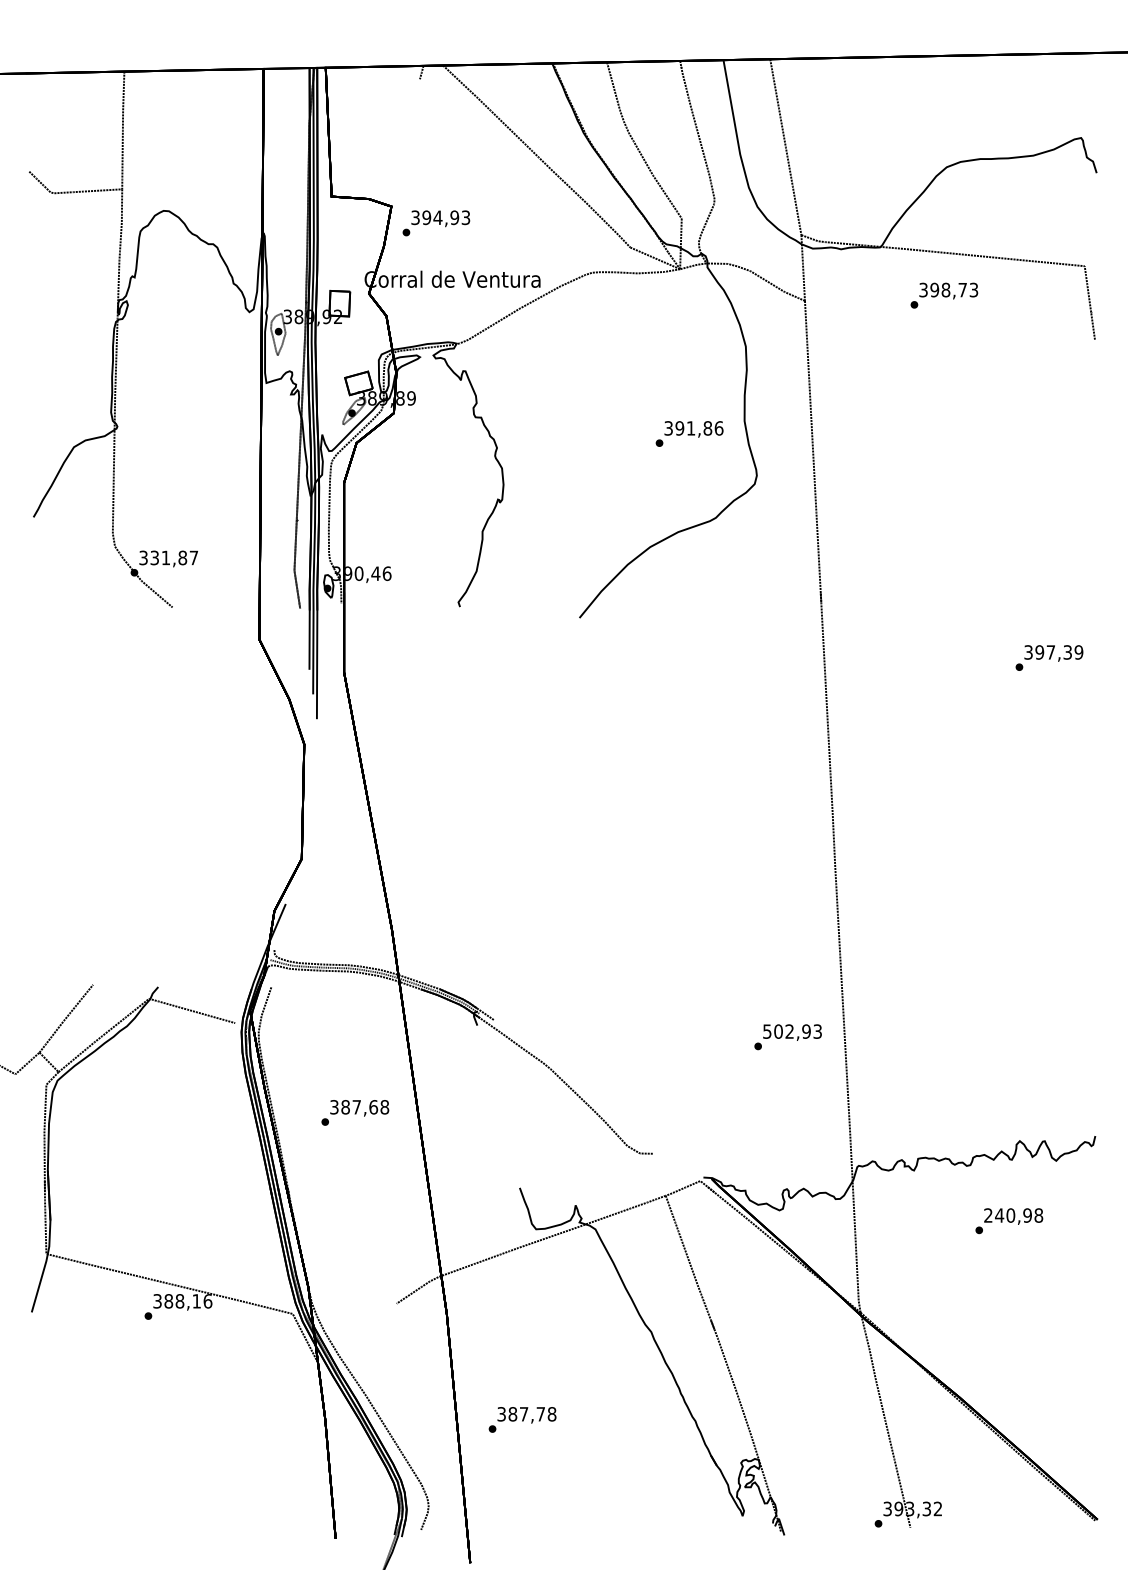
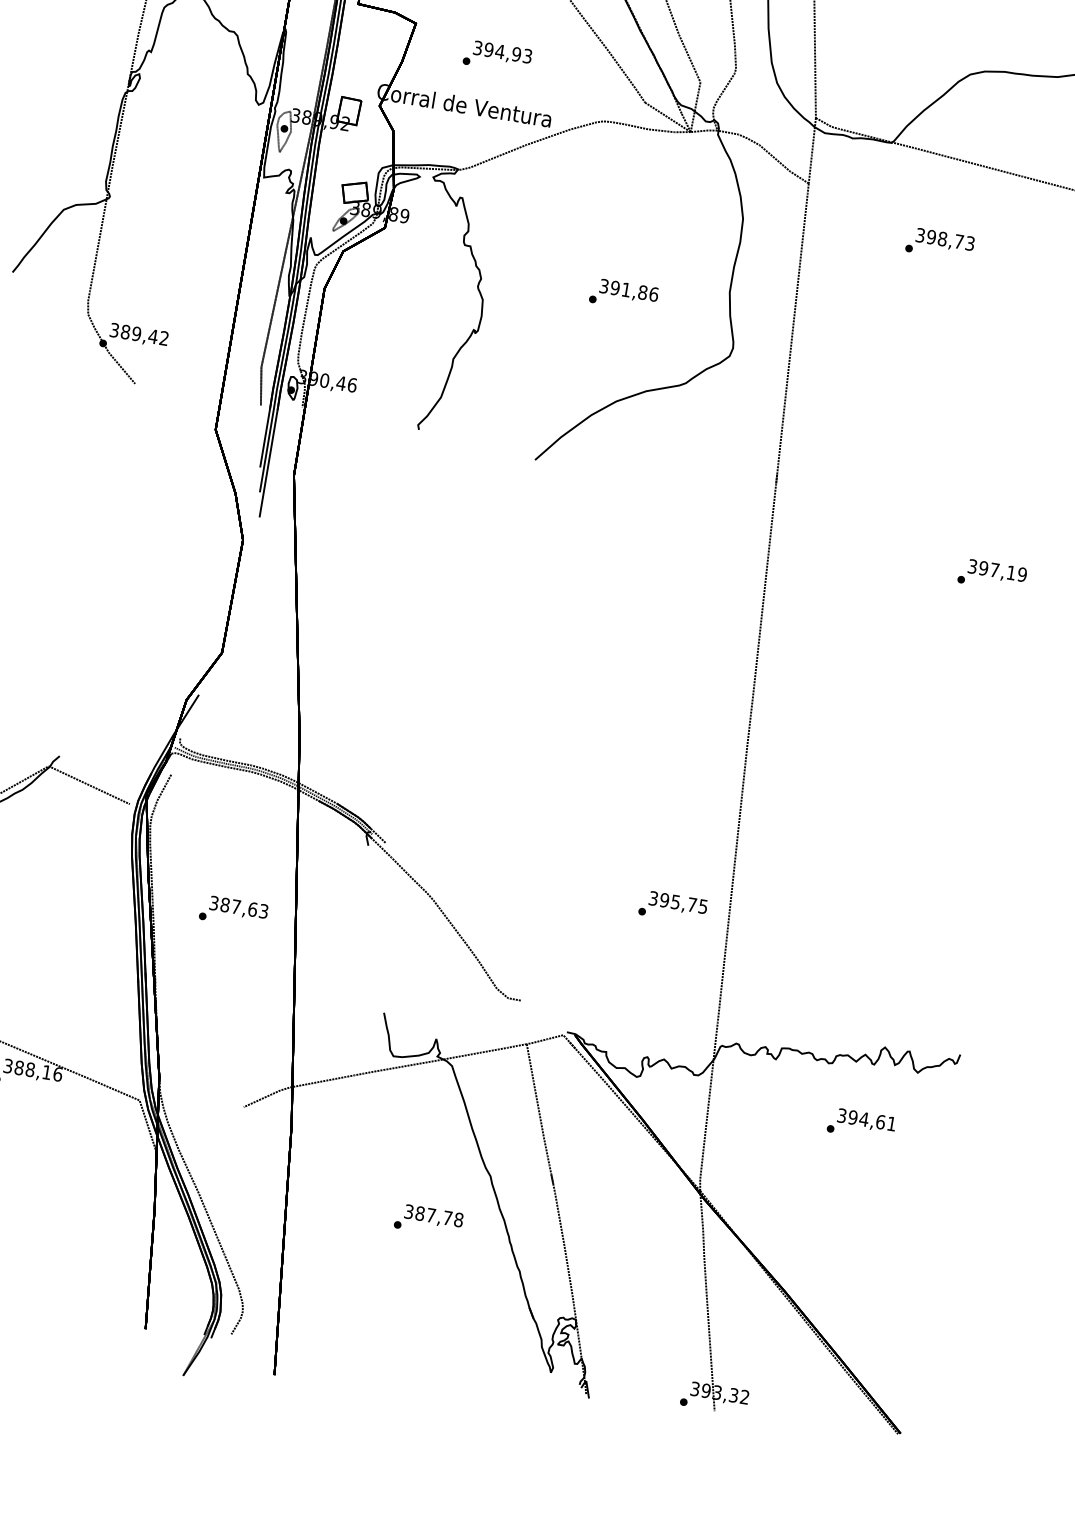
text: (436, 223) -> (497, 57), moved
text: (944, 295) -> (940, 244), moved
text: (689, 433) -> (623, 294), moved
text: (174, 557) -> (145, 334), 331,87 -> 389,42
text: (1067, 652) -> (1011, 572), 397,39 -> 397,19
text: (792, 1031) -> (678, 902), 502,93 -> 395,75
text: (384, 1107) -> (263, 911), 387,68 -> 387,63
text: (1013, 1215) -> (866, 1119), 240,98 -> 394,61
text: (522, 1419) -> (428, 1220), moved

